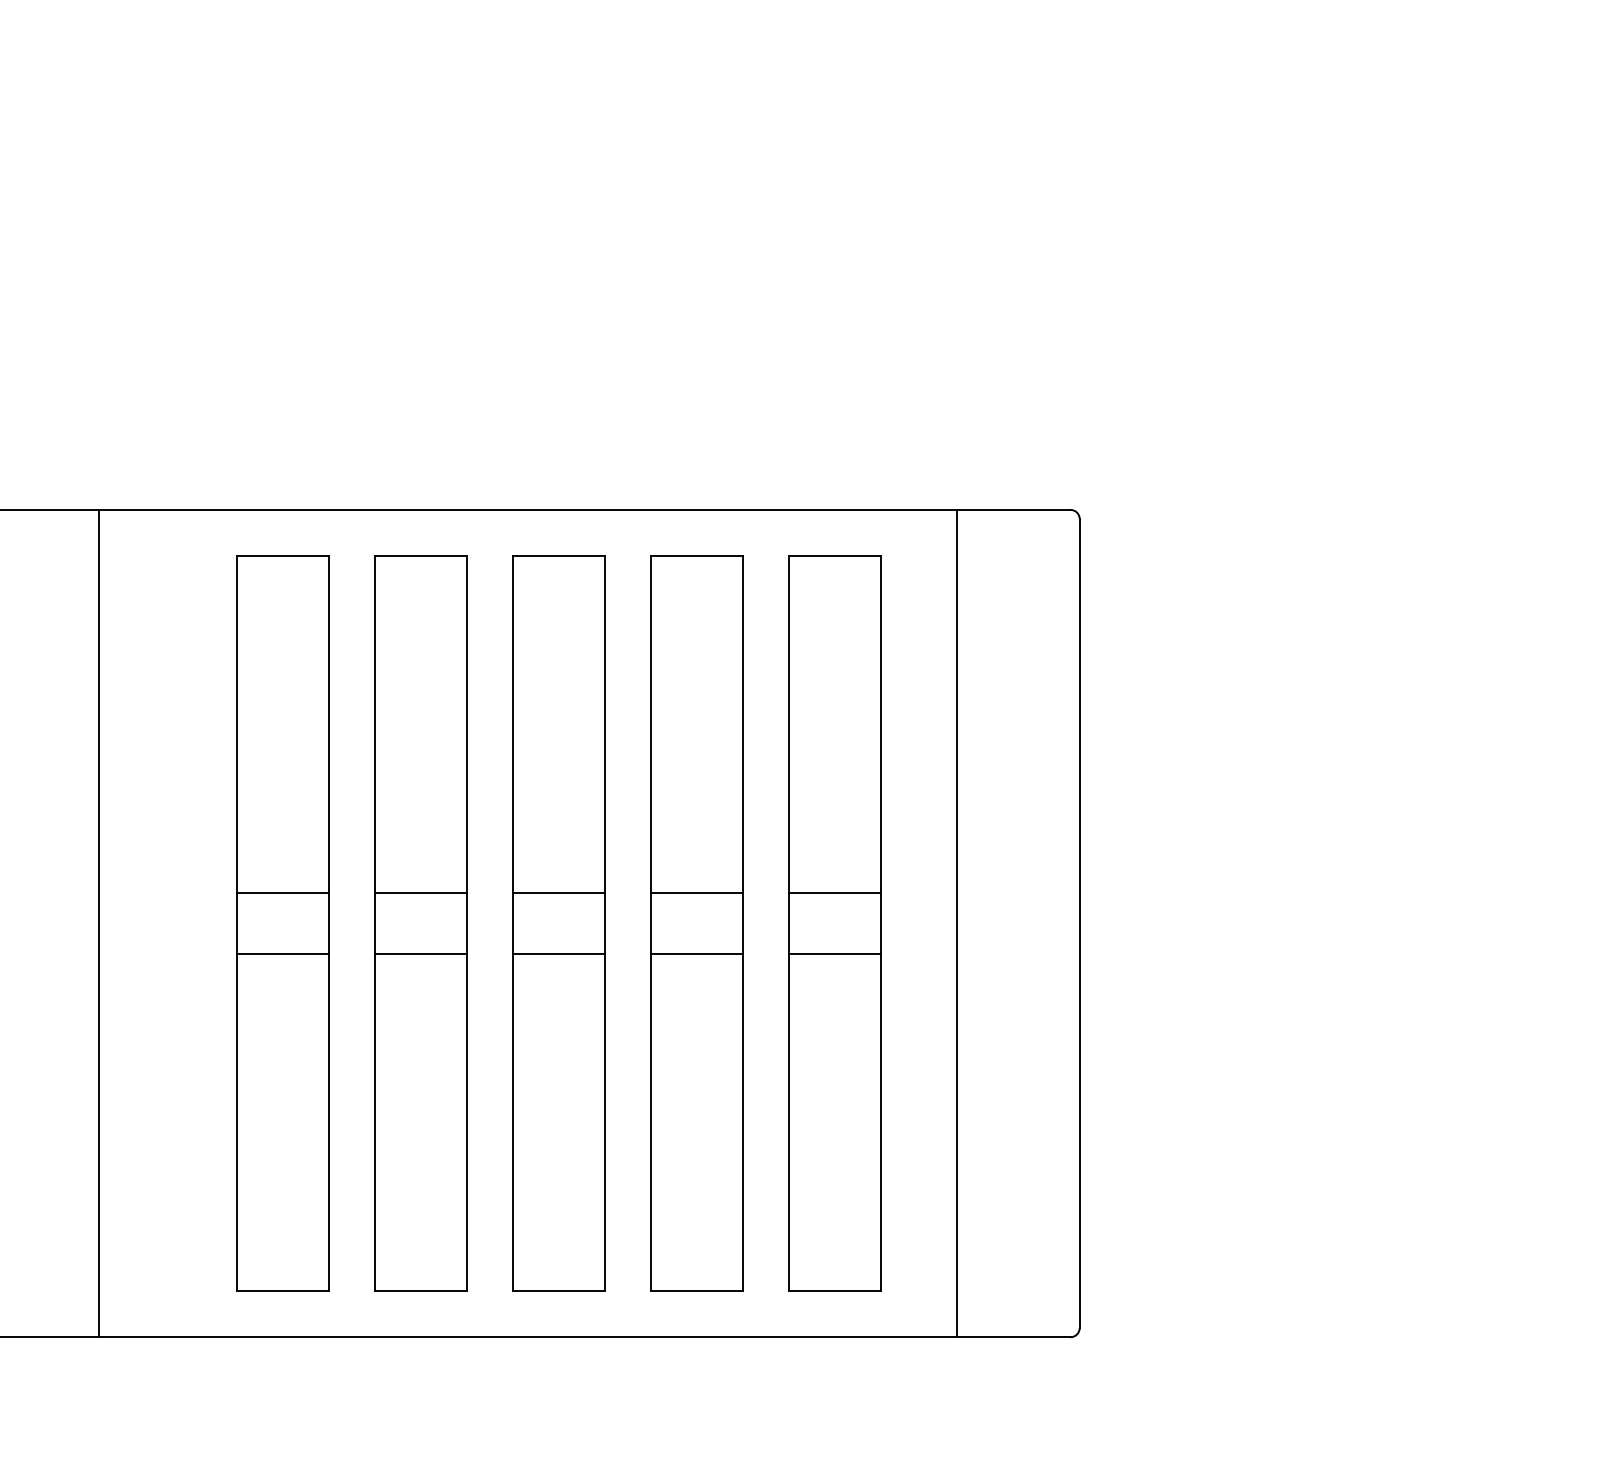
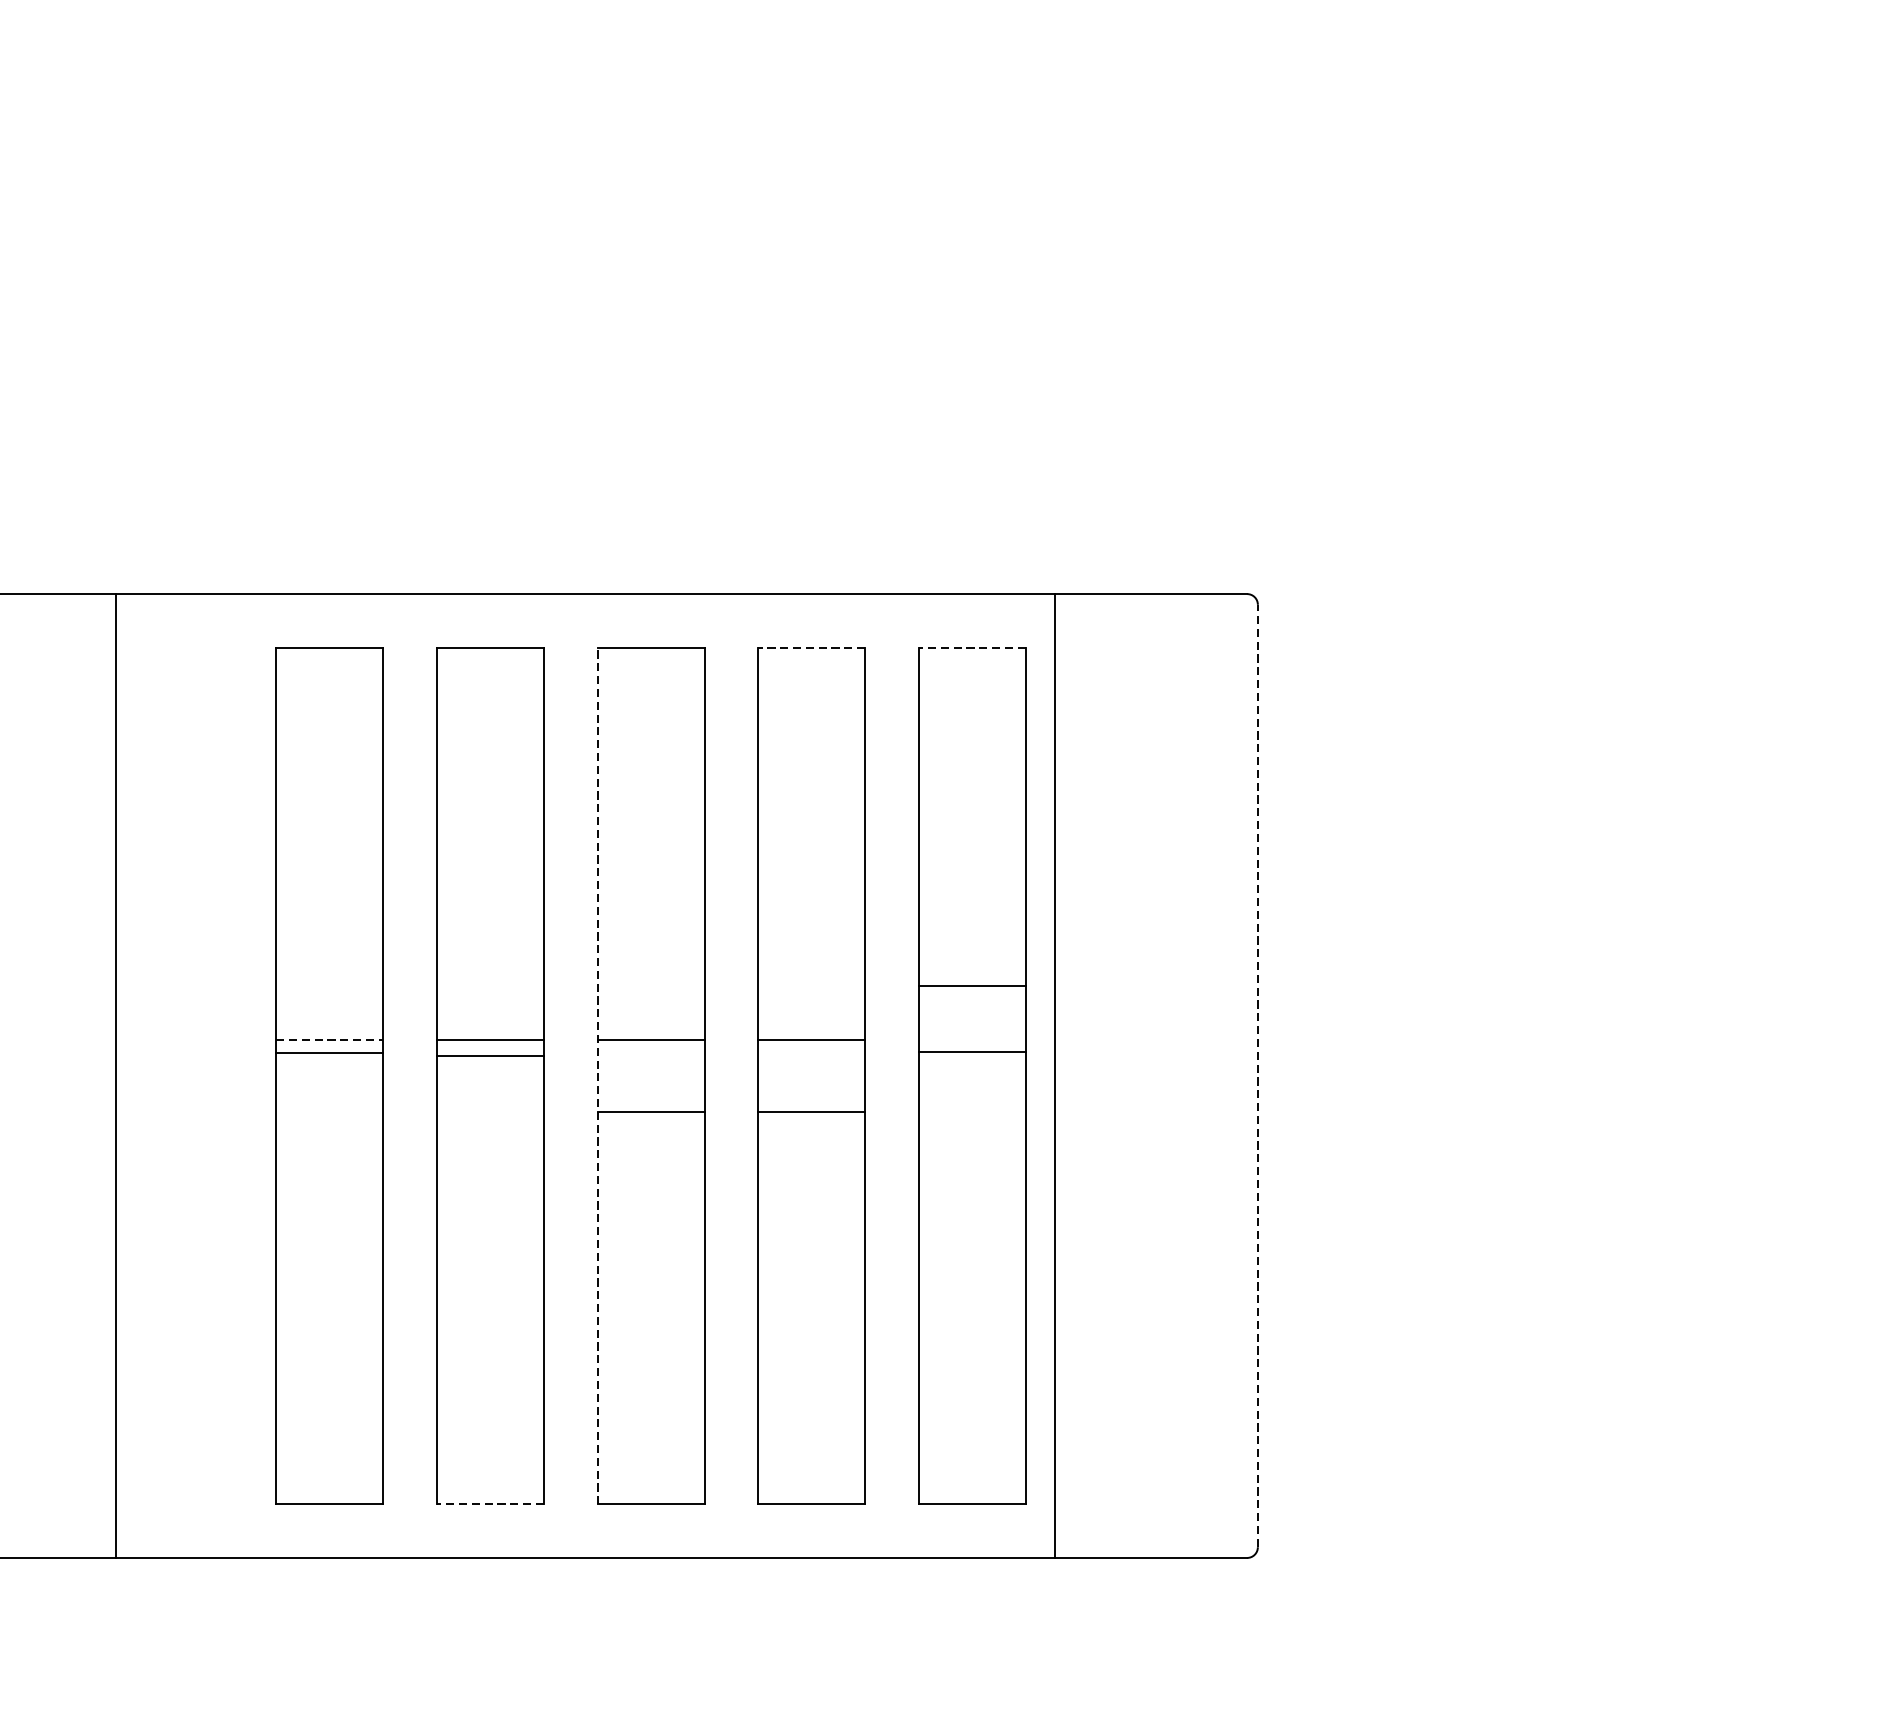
line: (696, 555) -> (811, 647), solid -> dashed
line: (834, 555) -> (972, 647), solid -> dashed
line: (283, 892) -> (330, 1039), solid -> dashed
line: (834, 892) -> (972, 985), moved
line: (1079, 922) -> (1257, 1074), solid -> dashed
line: (512, 923) -> (597, 1075), solid -> dashed
line: (957, 923) -> (1054, 1075), moved
line: (283, 954) -> (330, 1053), moved
line: (420, 954) -> (489, 1056), moved
line: (834, 954) -> (972, 1052), moved
line: (420, 1291) -> (489, 1504), solid -> dashed

